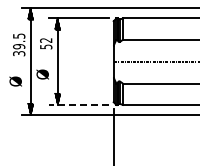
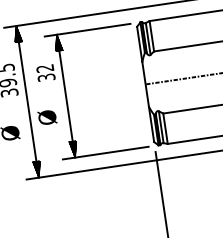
text: (45, 46) -> (45, 77), 52 -> 32
line: (78, 104) -> (104, 152), dashed -> solid

